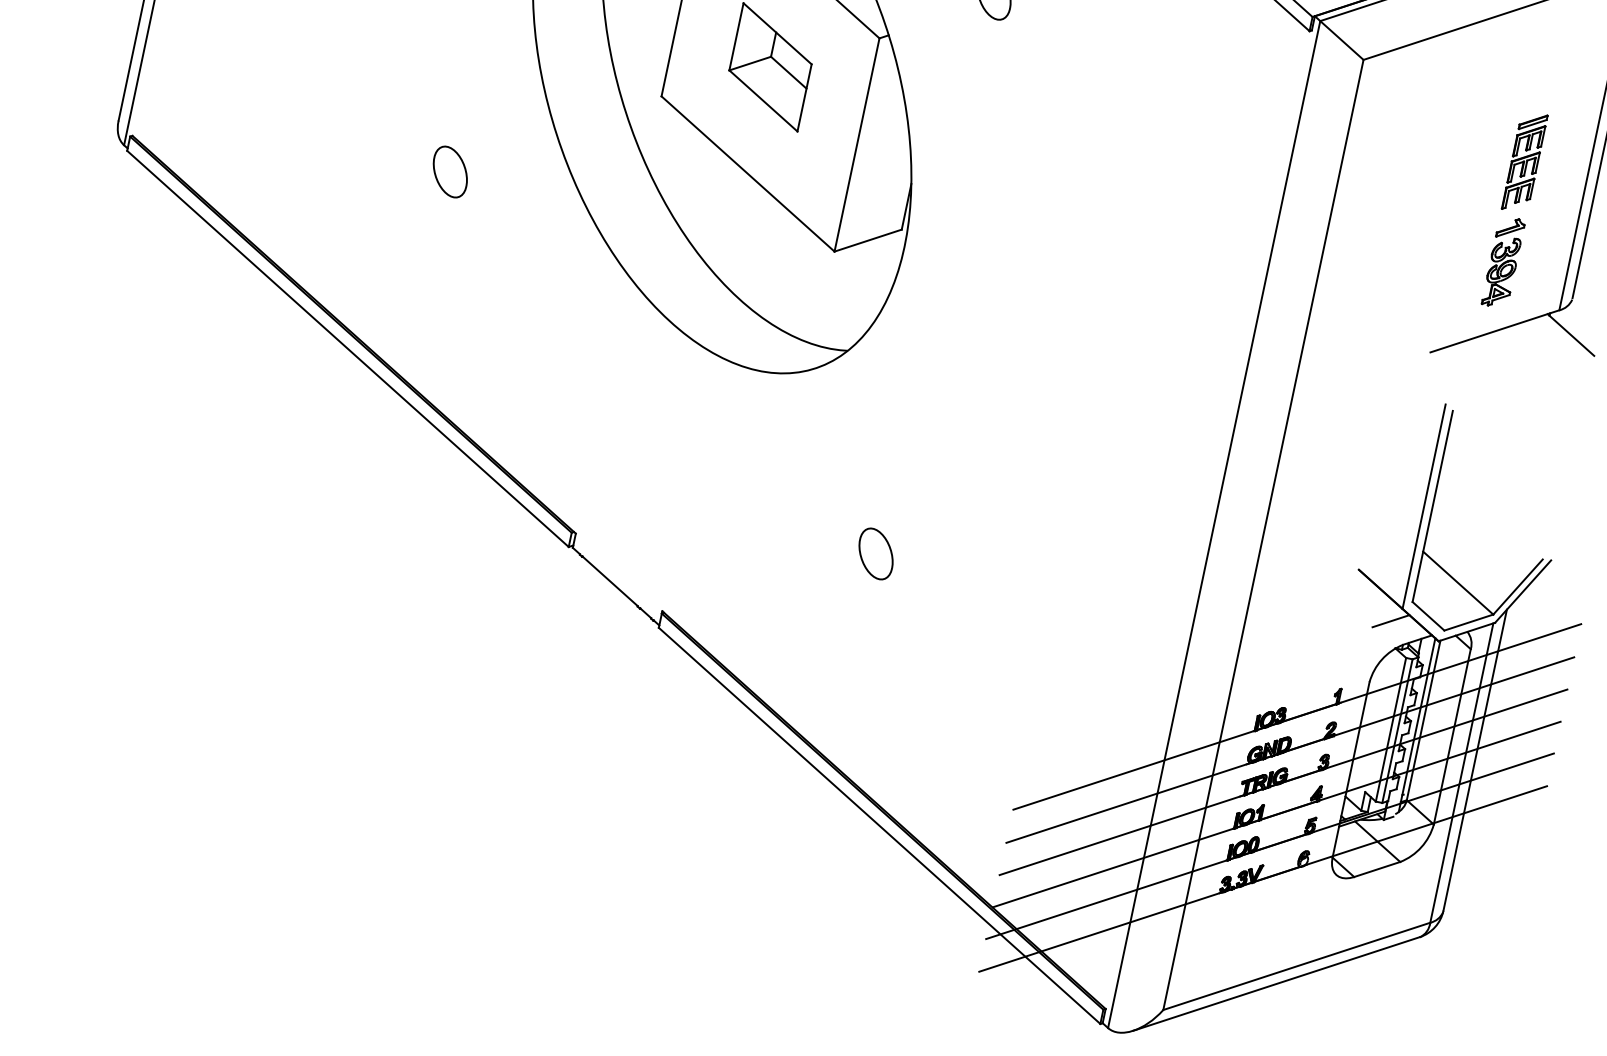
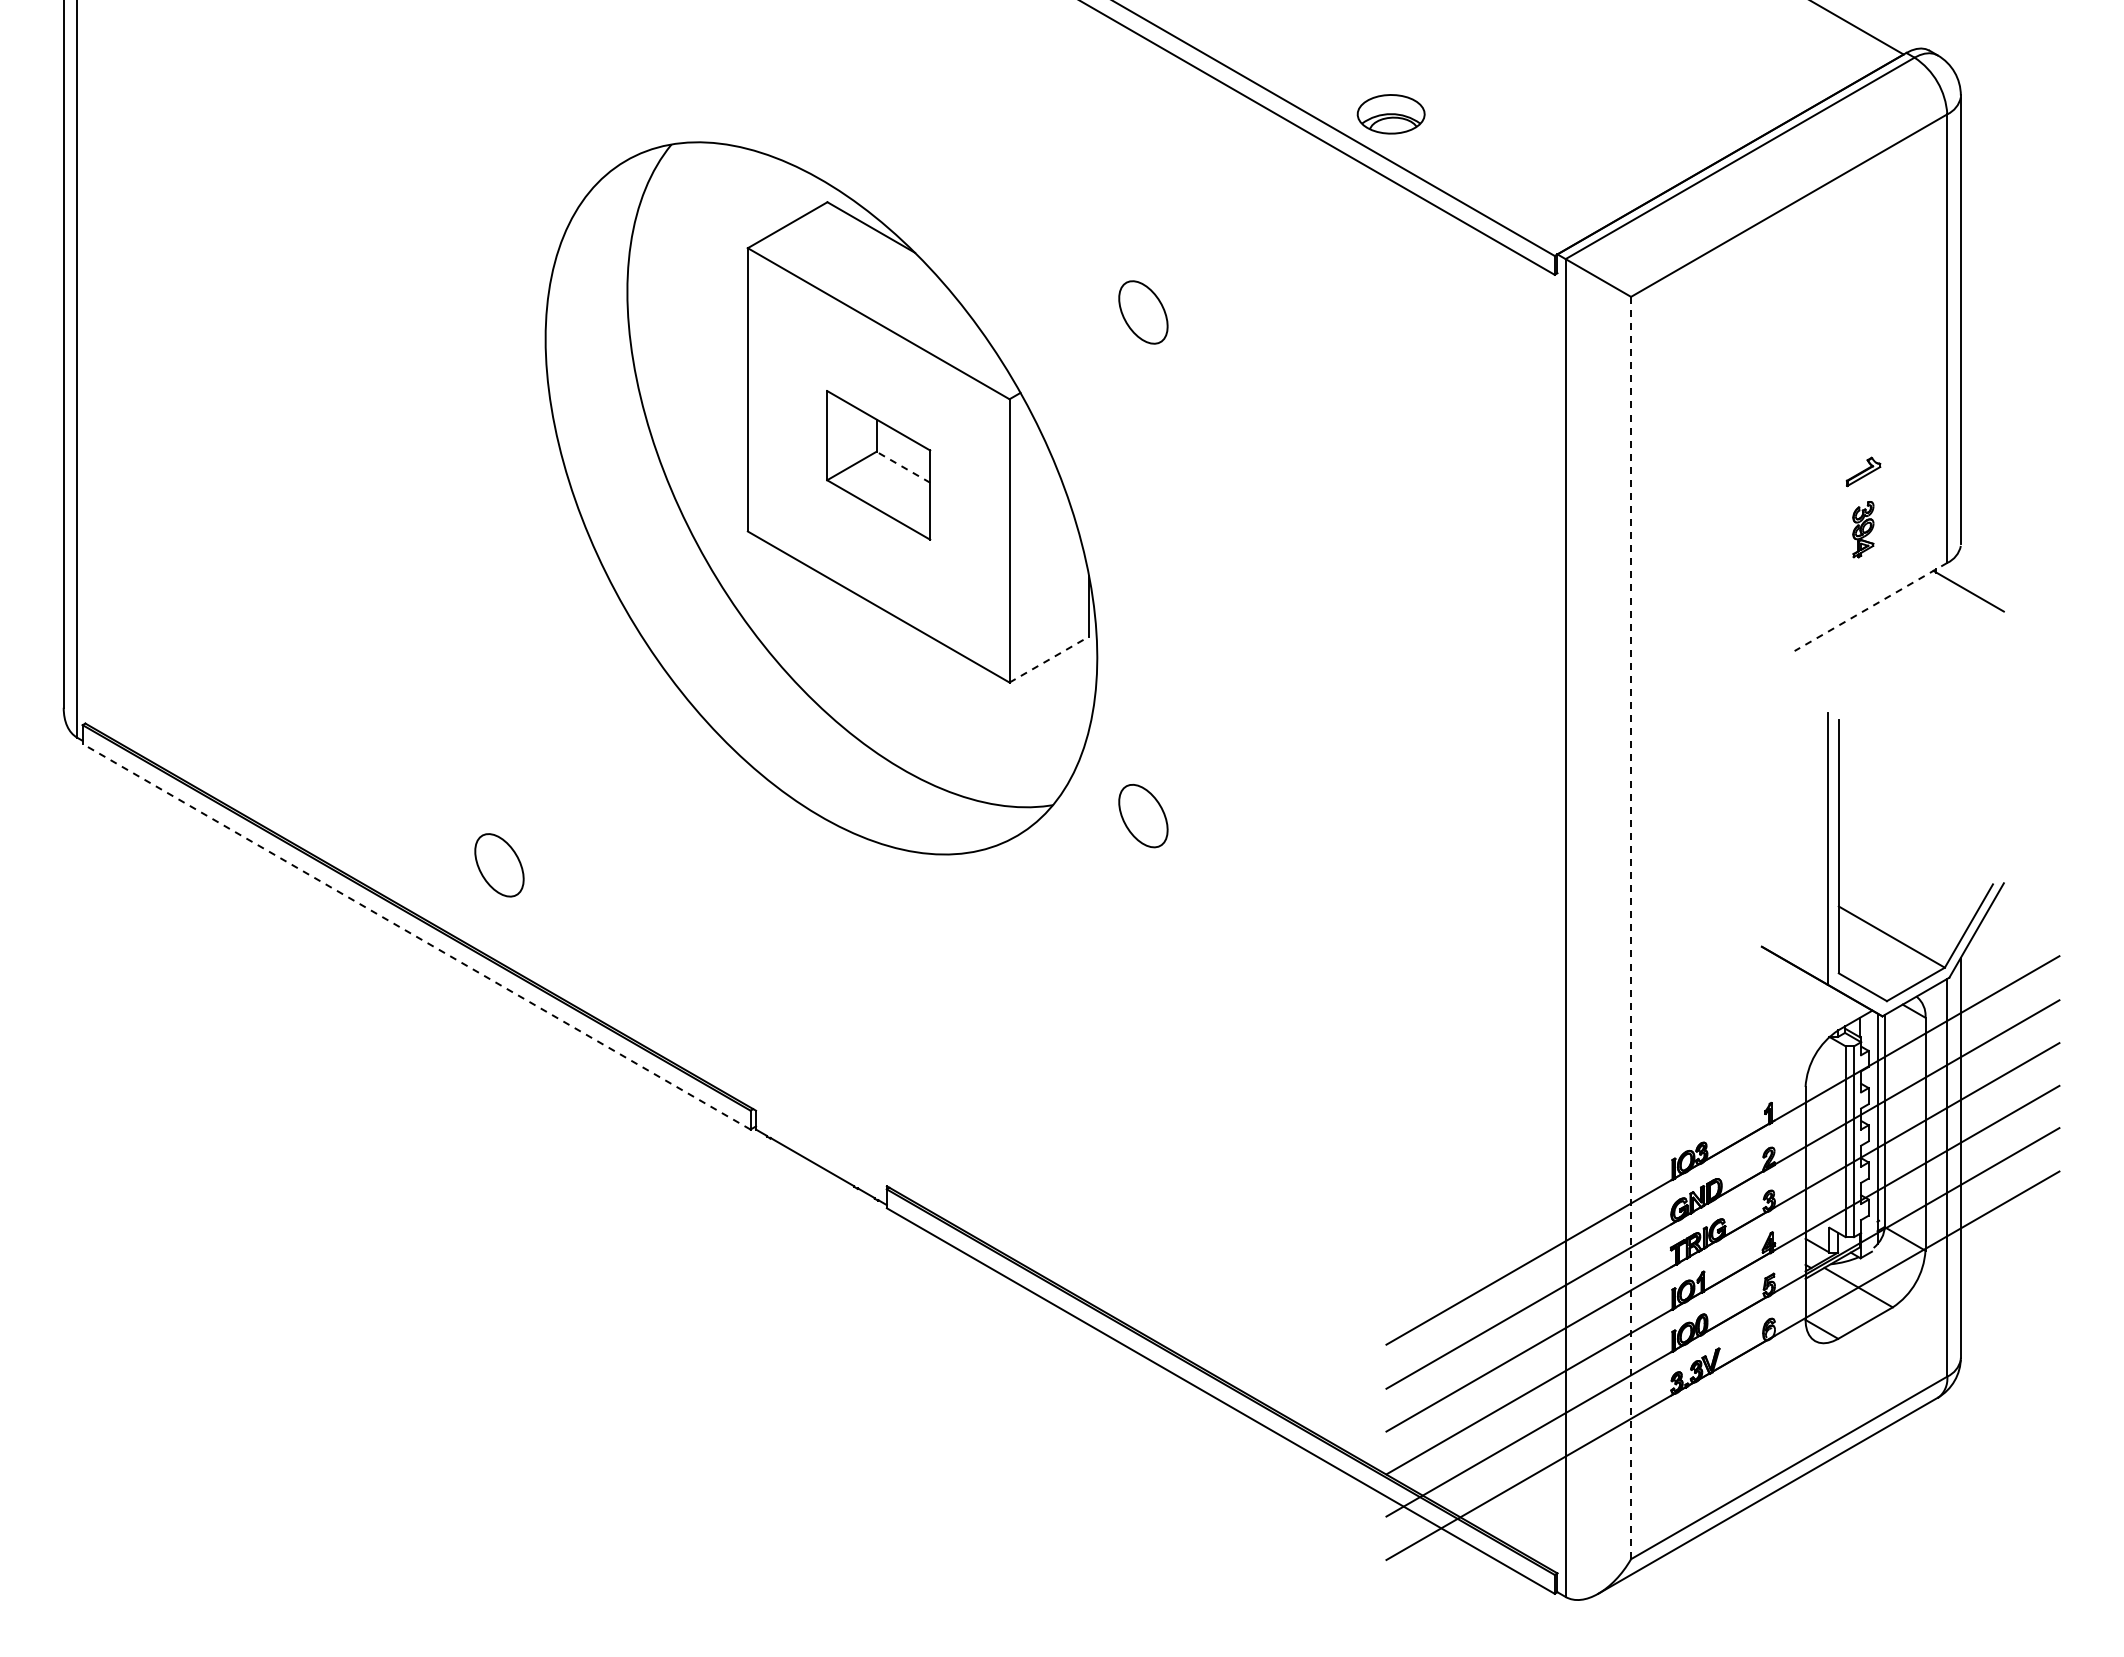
line: (788, 72) -> (902, 467), solid -> dashed
part: (1524, 161) -> (1863, 383), removed
part: (450, 172) -> (499, 865), moved
line: (868, 240) -> (1049, 659), solid -> dashed
part: (1501, 271) -> (1863, 529), size x0.6
line: (1494, 331) -> (1870, 607), solid -> dashed
line: (347, 348) -> (416, 936), solid -> dashed
line: (1263, 535) -> (1631, 928), solid -> dashed
part: (876, 554) -> (1143, 816), moved
line: (1391, 621) -> (1816, 1003), removed

